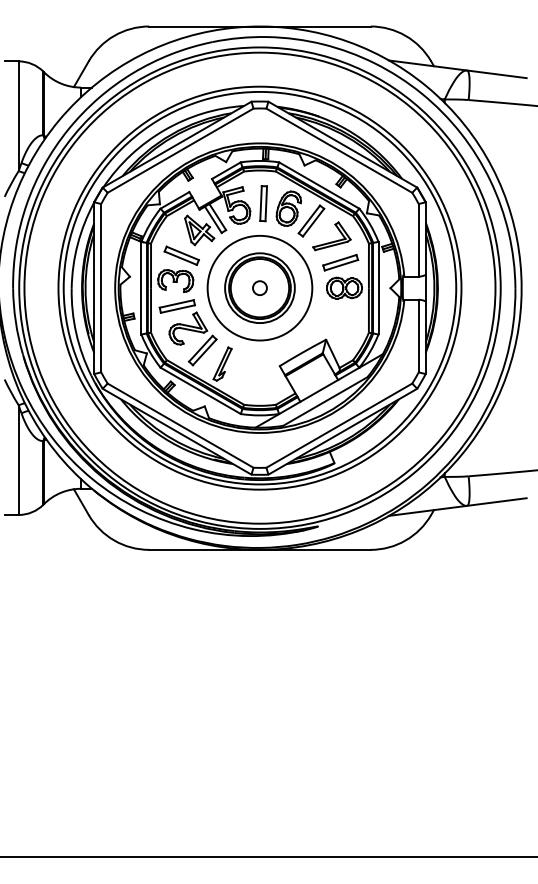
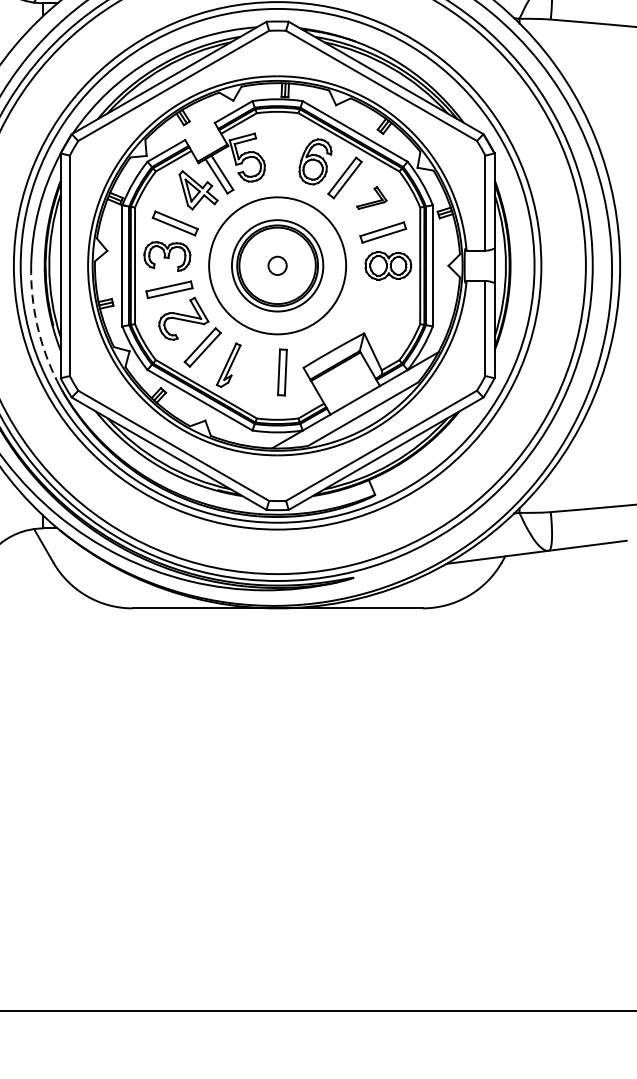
part: (263, 203) -> (282, 372), moved
part: (331, 236) -> (371, 198), size x0.6
arc: (76, 333) -> (37, 325), solid -> dashed

